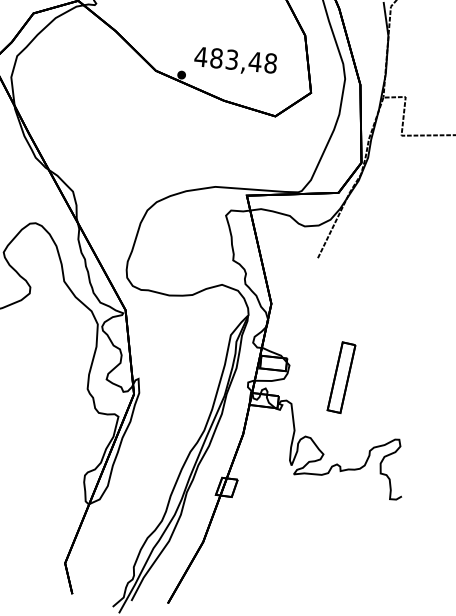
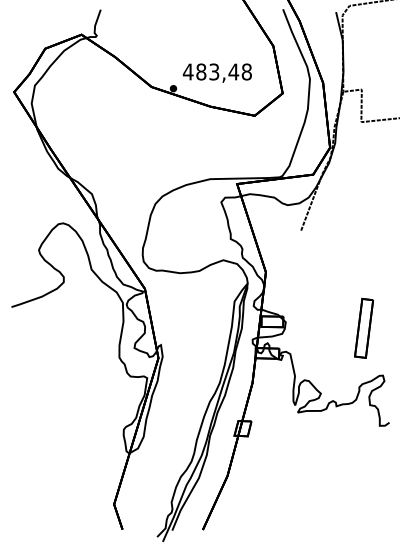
part: (340, 376) -> (363, 327), moved

